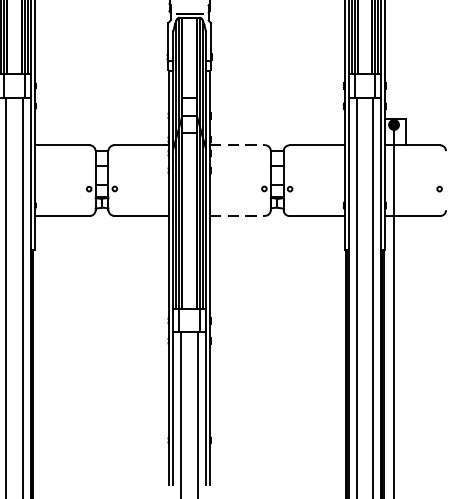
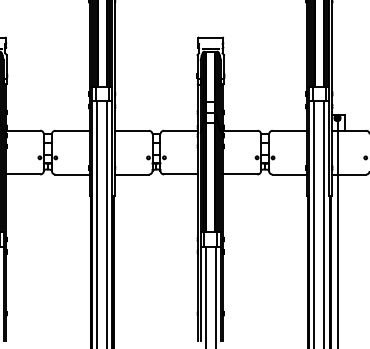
line: (237, 144) -> (240, 130), dashed -> solid
line: (237, 215) -> (240, 174), dashed -> solid

